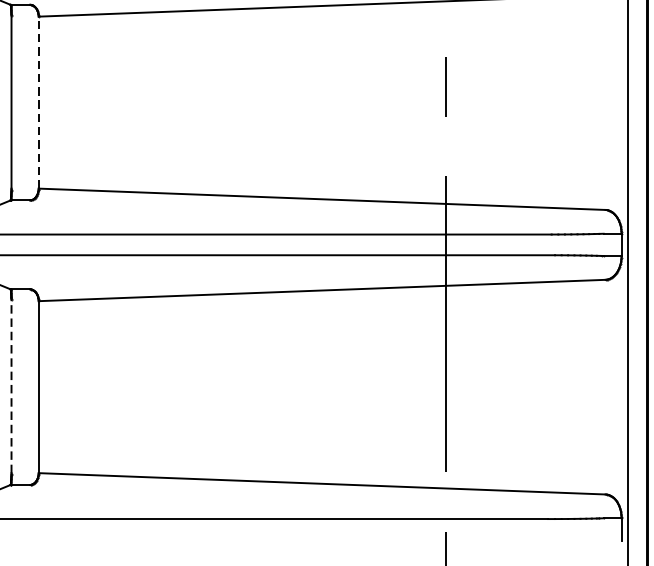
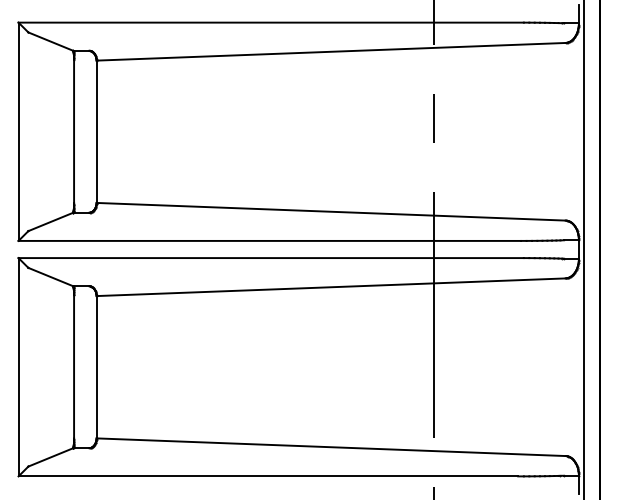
line: (38, 102) -> (96, 131), dashed -> solid
line: (12, 386) -> (74, 366), dashed -> solid

